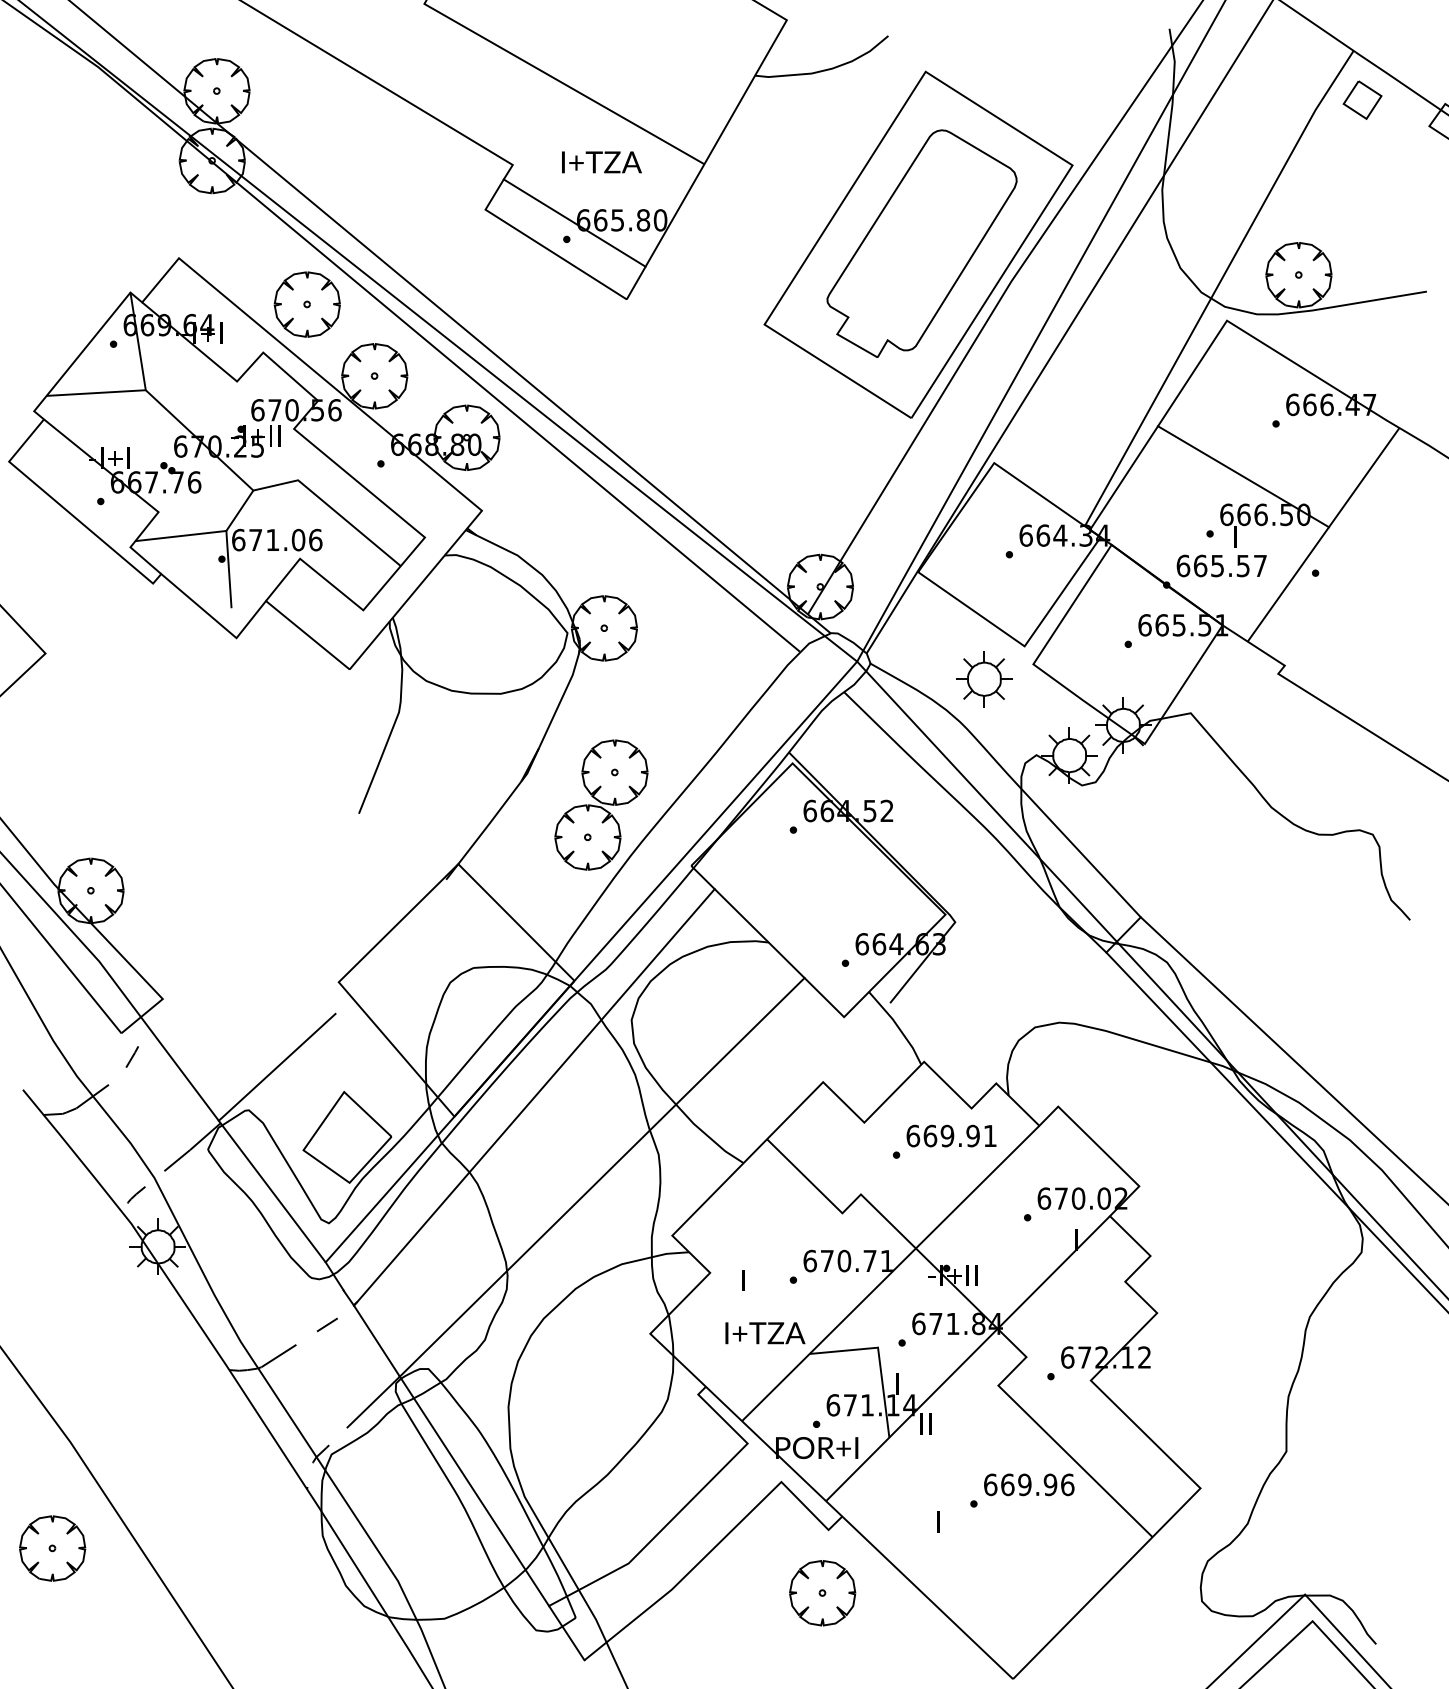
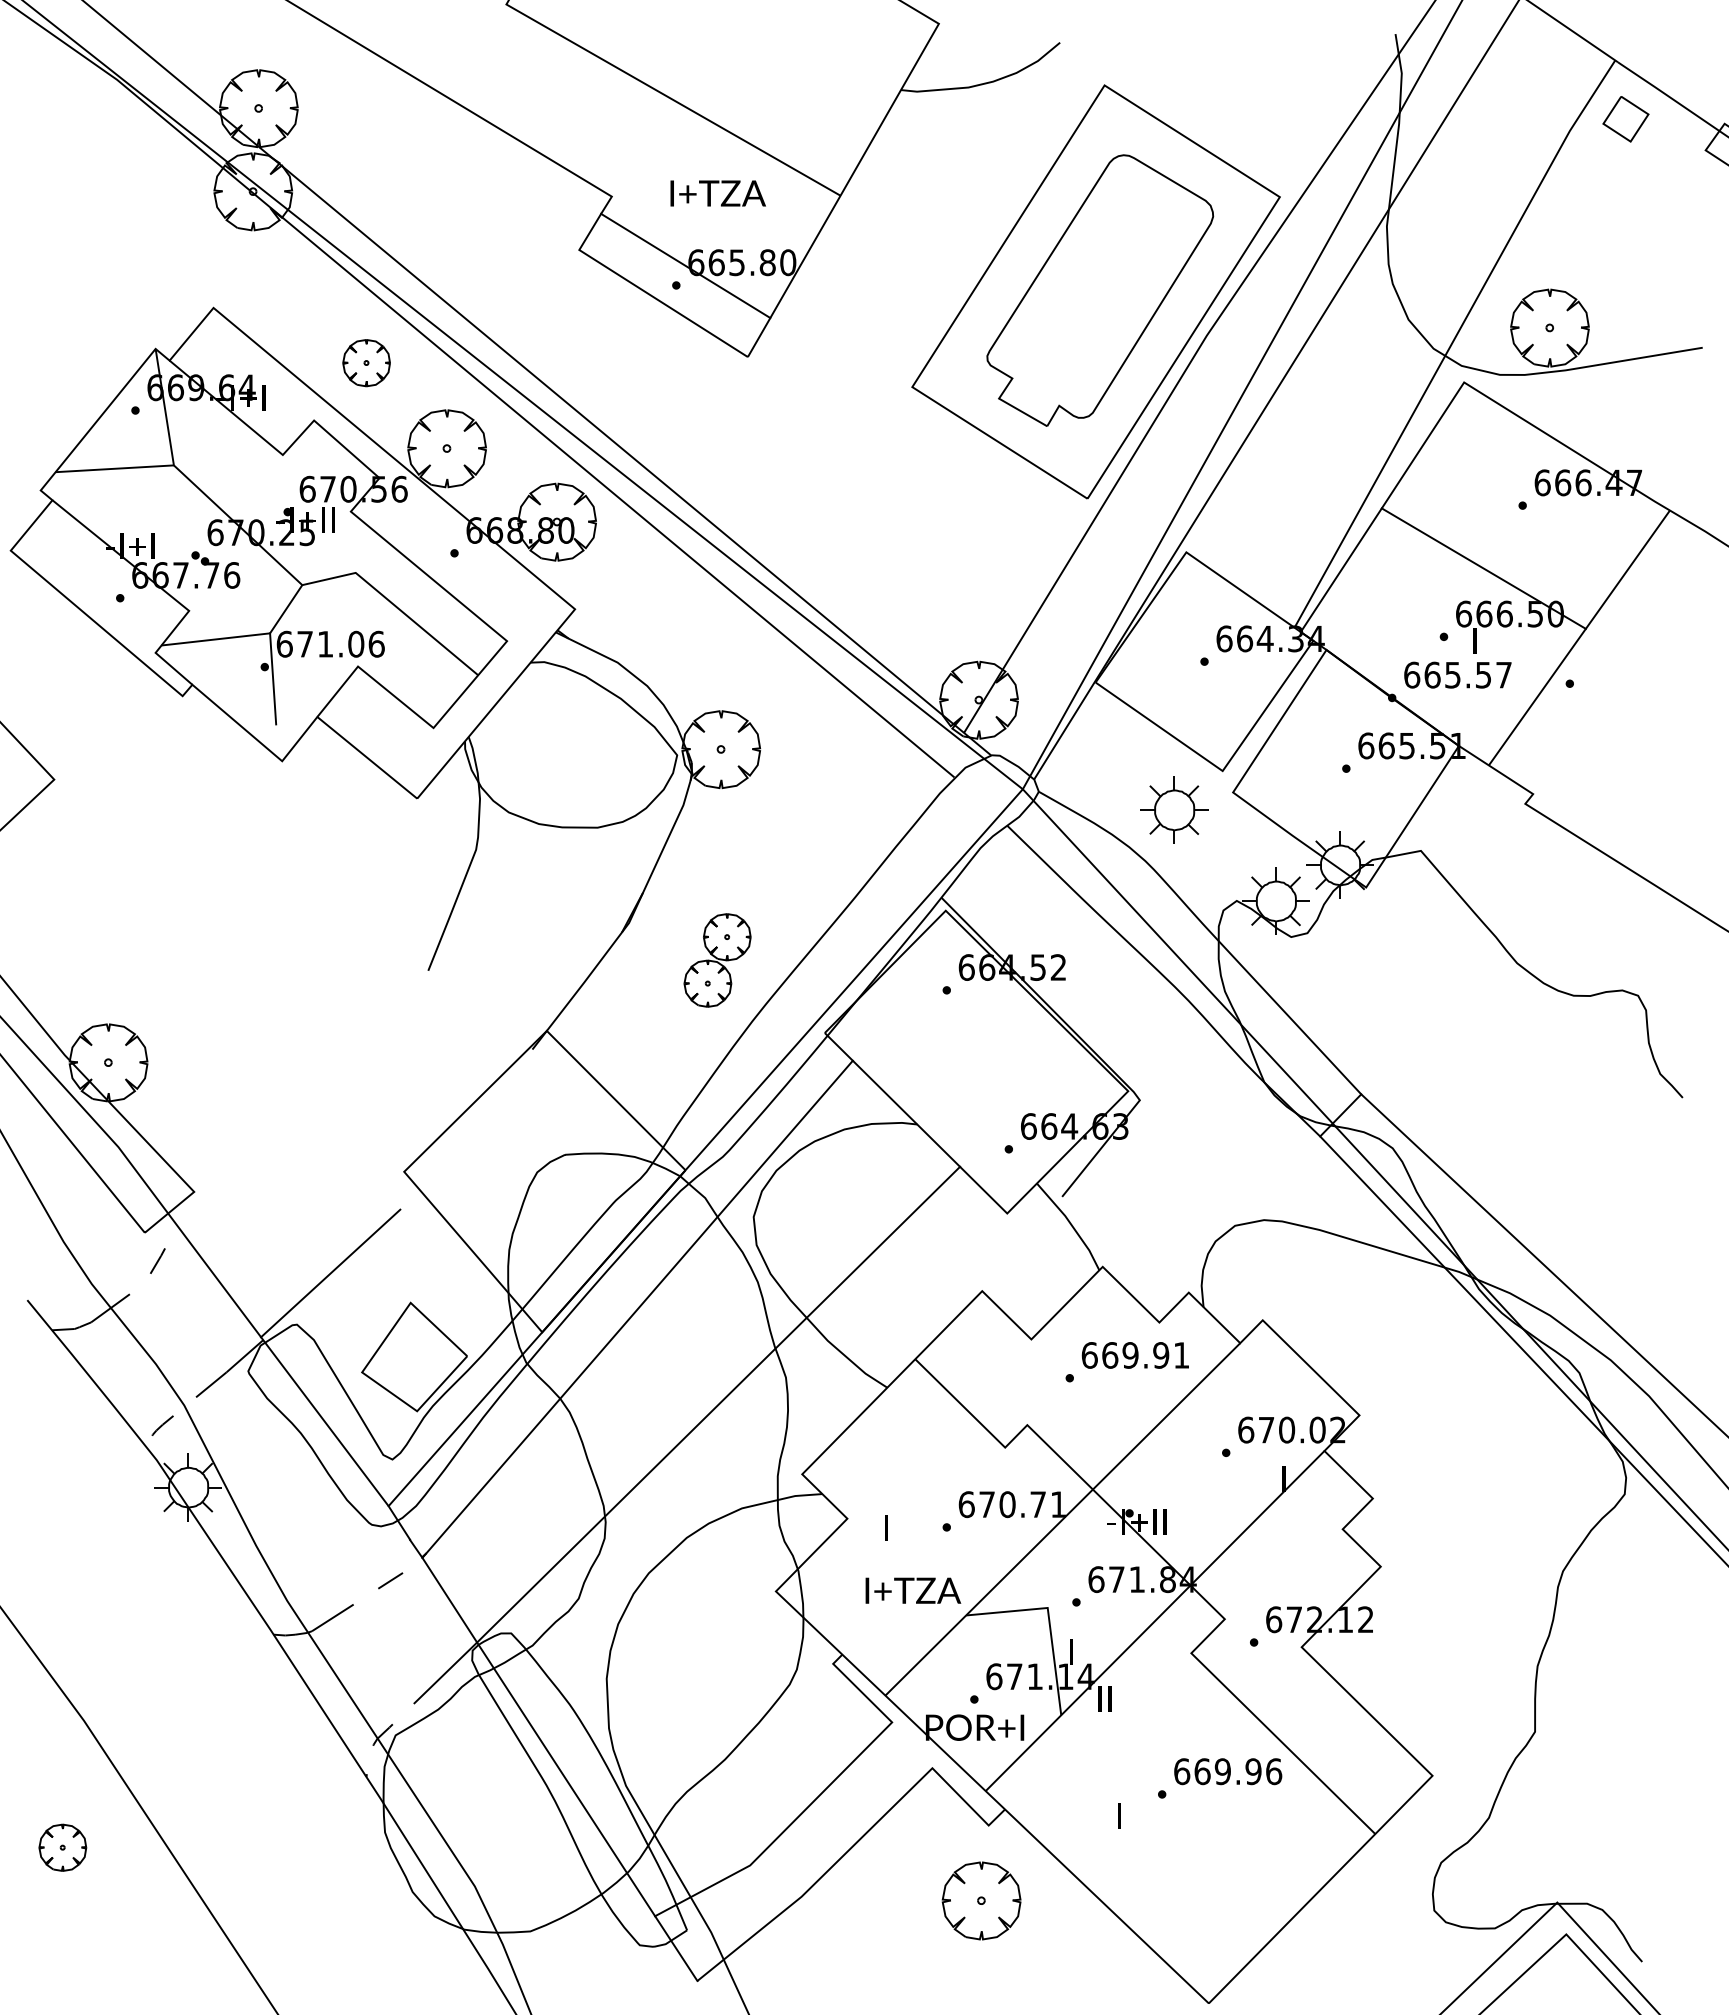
part: (307, 303) -> (366, 362), size x0.6
part: (601, 805) -> (717, 960), size x0.6
part: (52, 1548) -> (62, 1847), size x0.6

